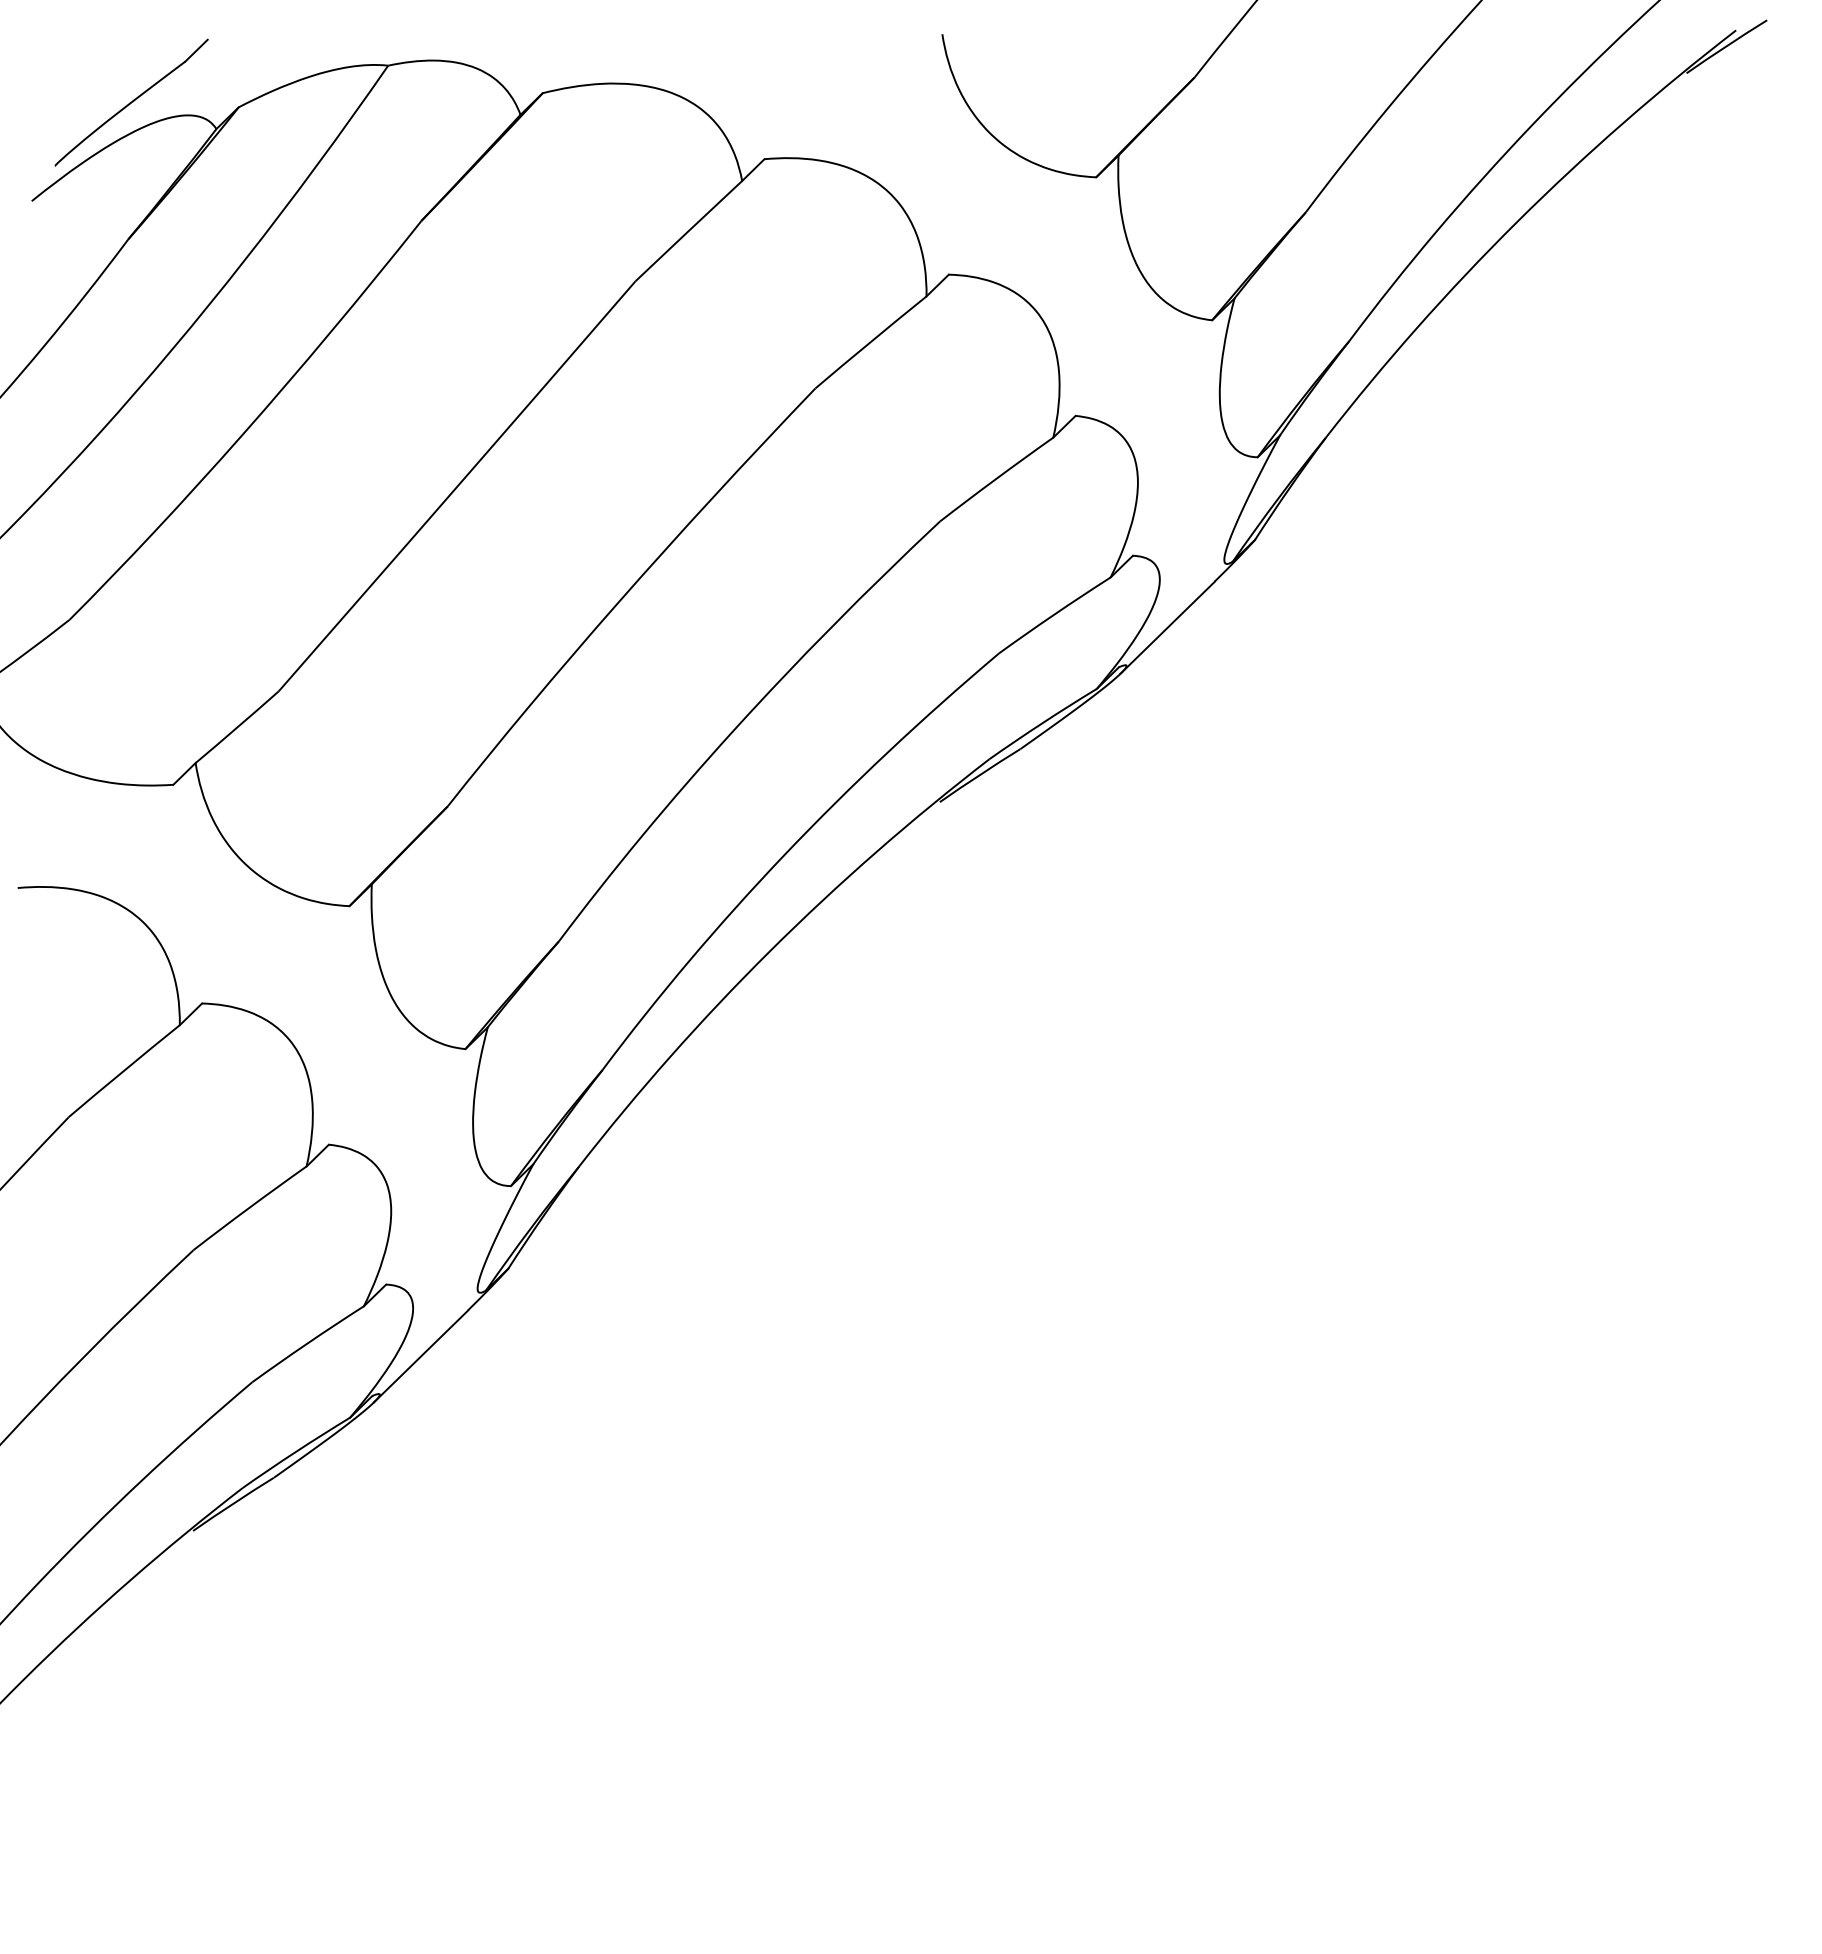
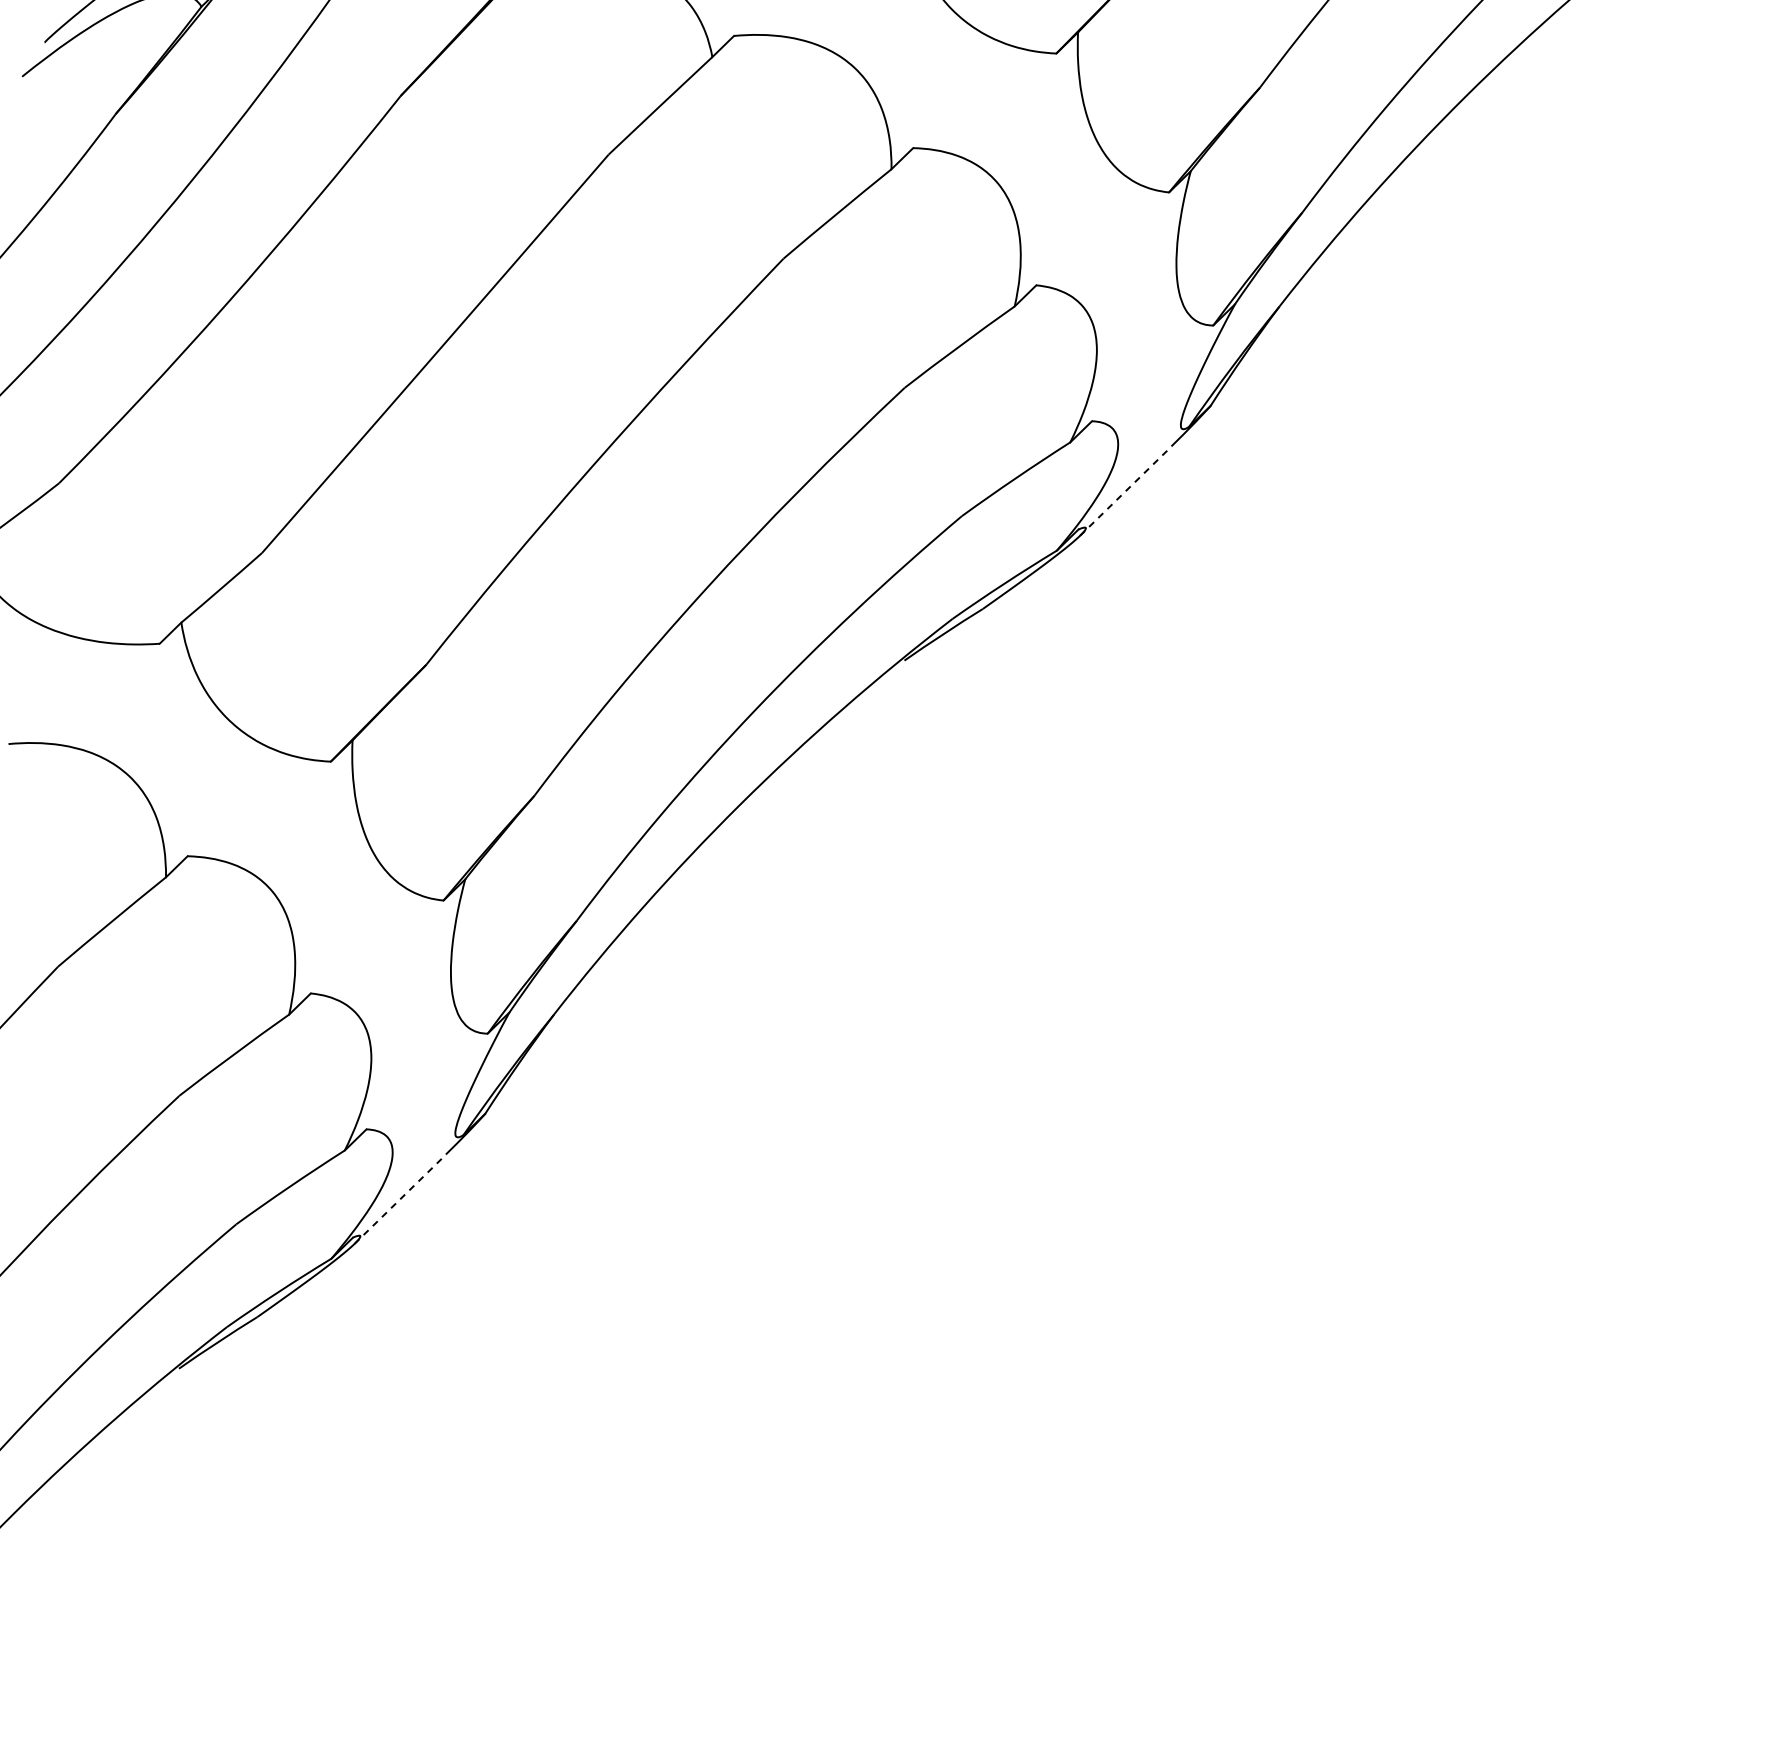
line: (1167, 627) -> (1125, 490), solid -> dashed
line: (421, 1356) -> (400, 1199), solid -> dashed

